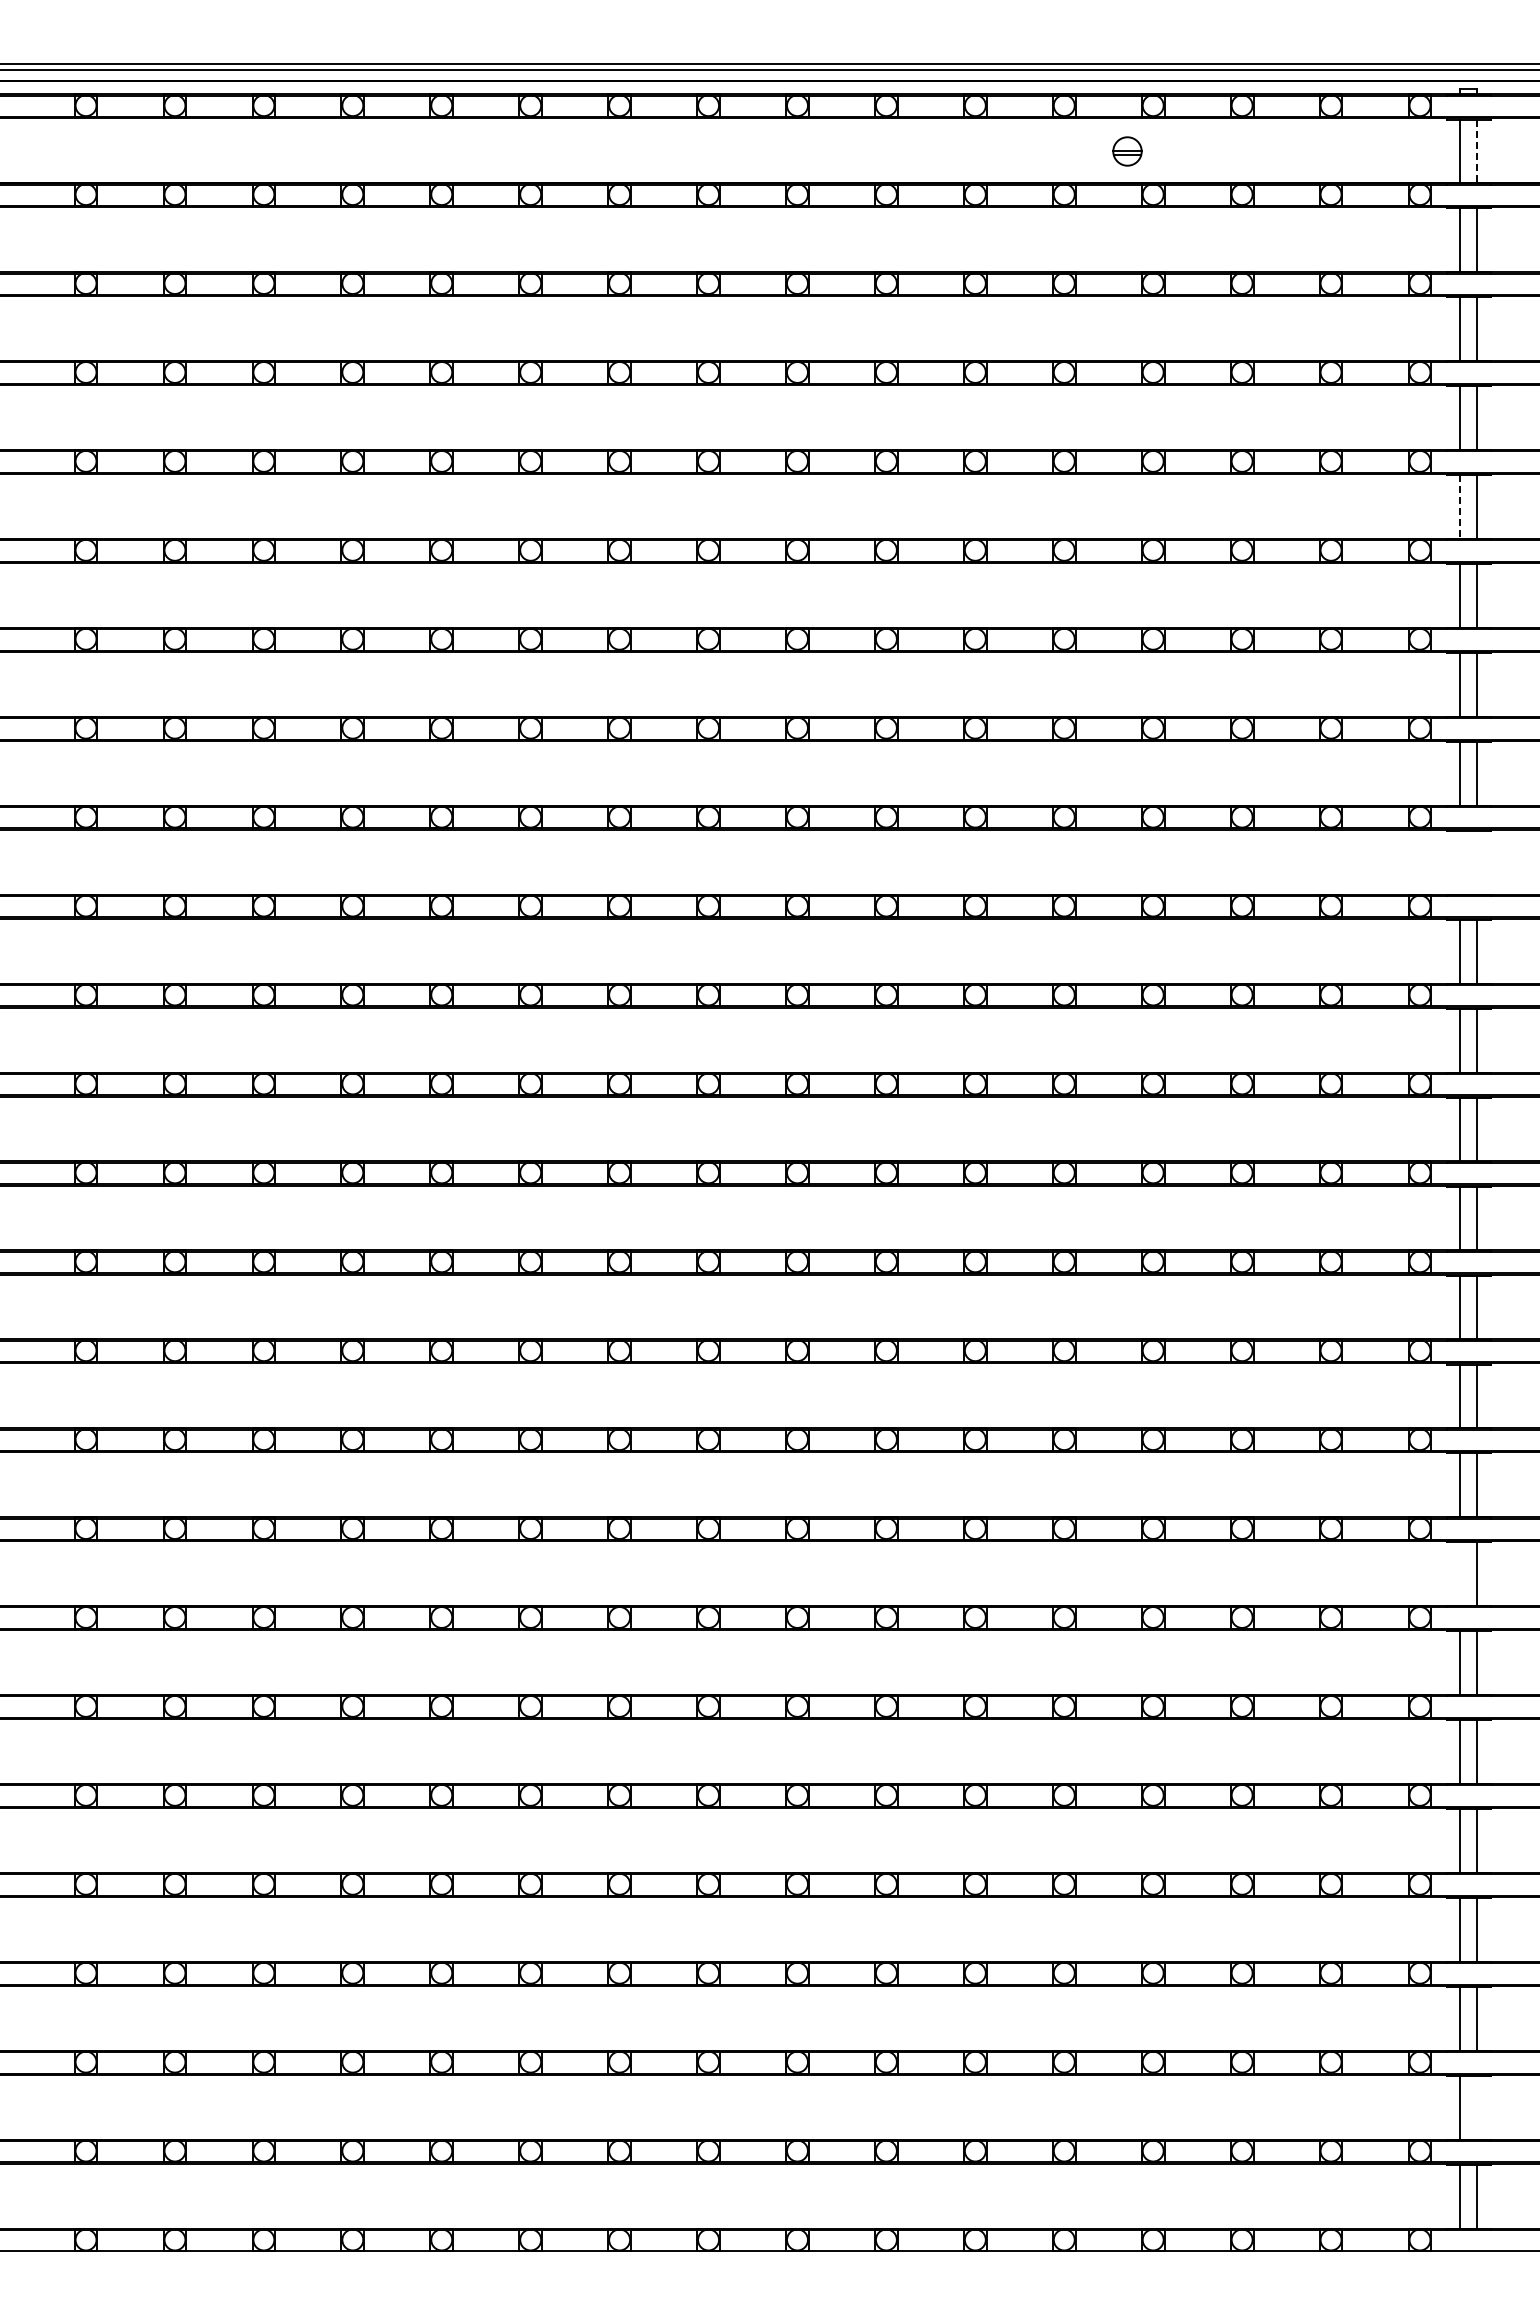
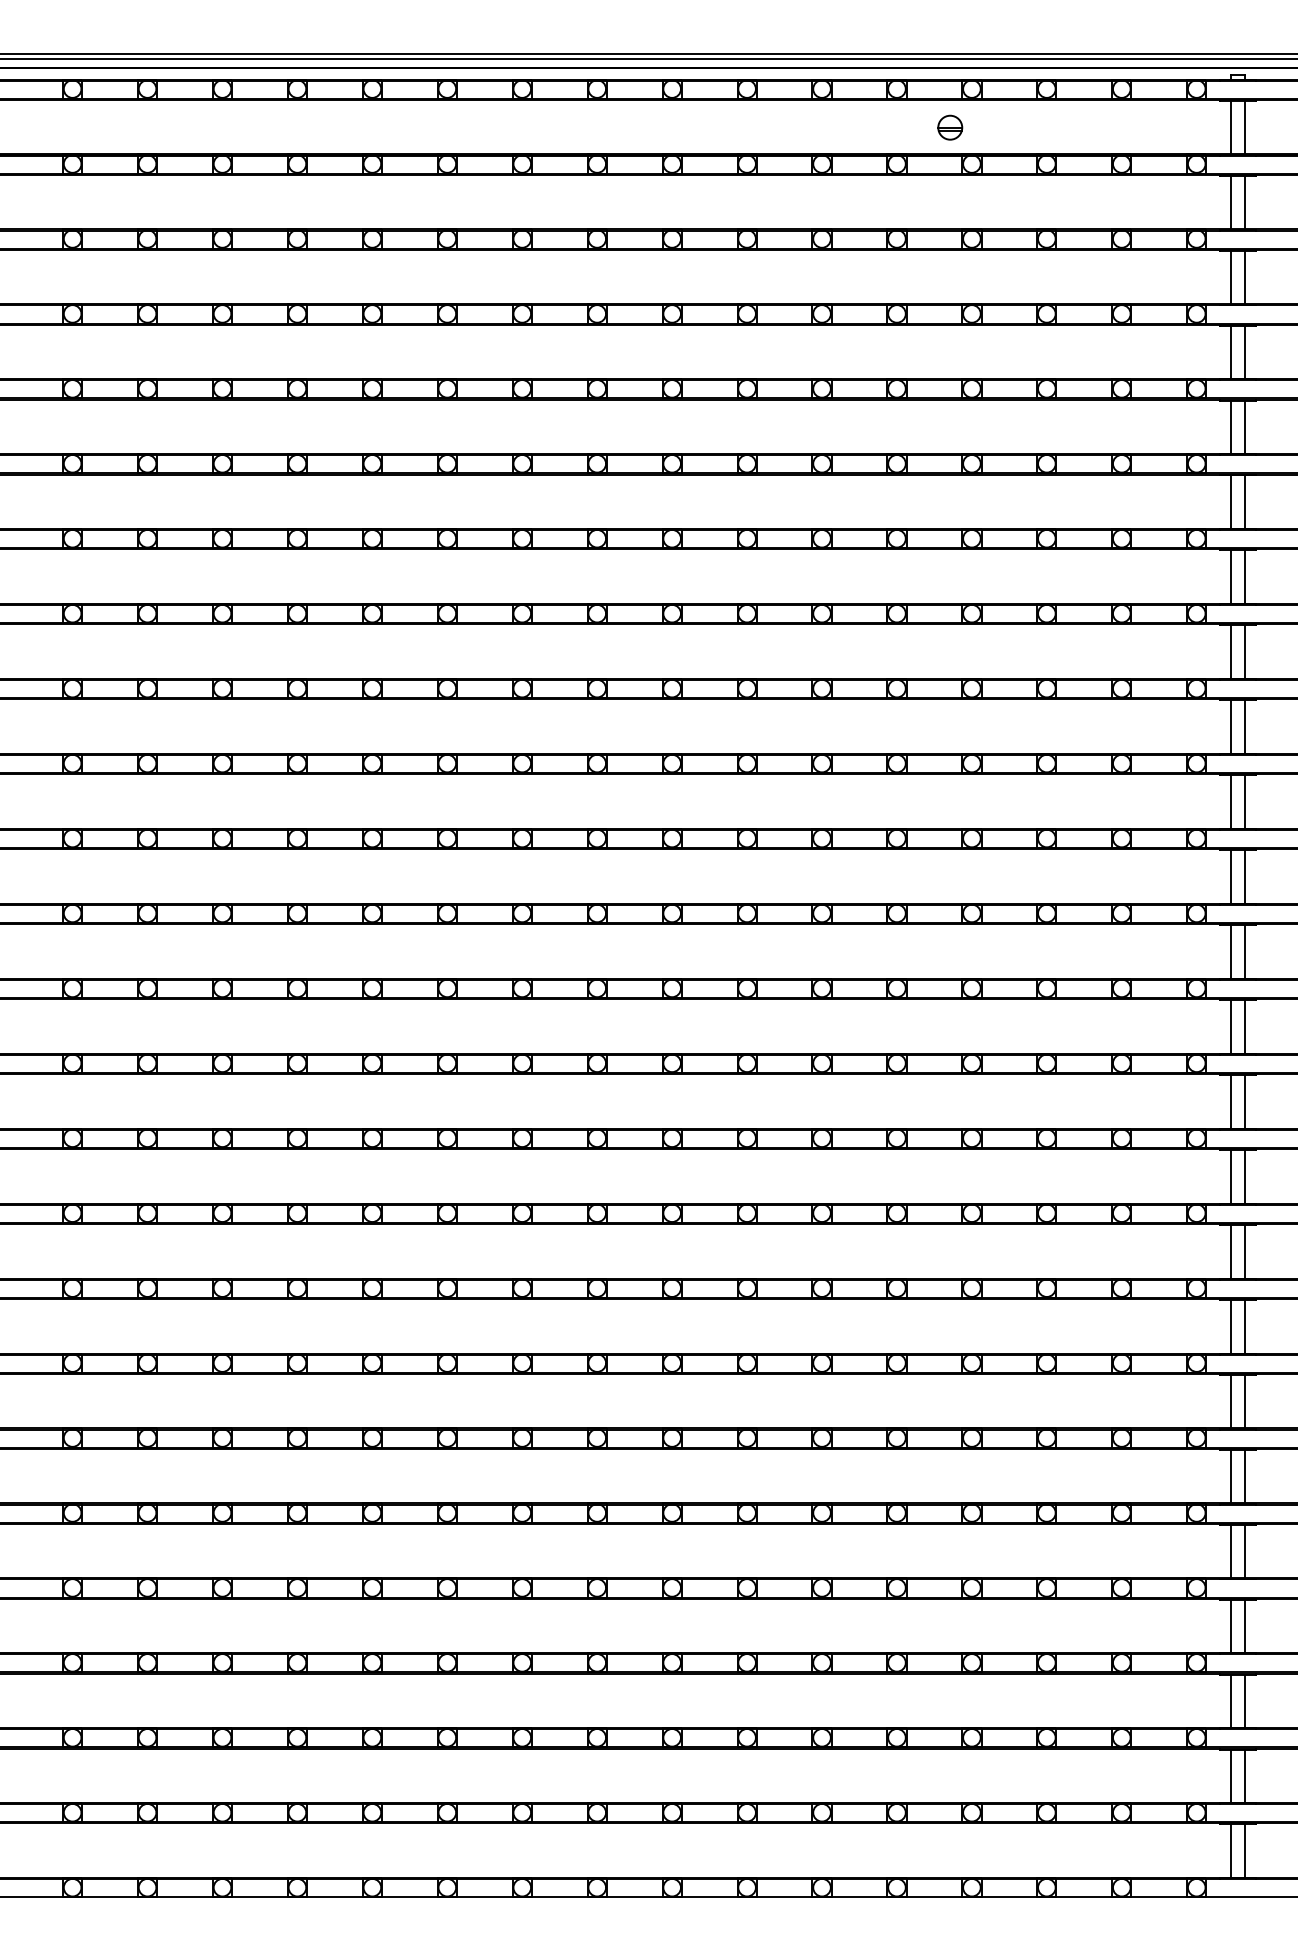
line: (1477, 151) -> (1245, 127), dashed -> solid
line: (1460, 507) -> (1230, 427), dashed -> solid
line: (1460, 862) -> (1230, 726), added
line: (1477, 862) -> (1245, 726), added
line: (1460, 1574) -> (1230, 1326), added
line: (1477, 2107) -> (1245, 1776), added

